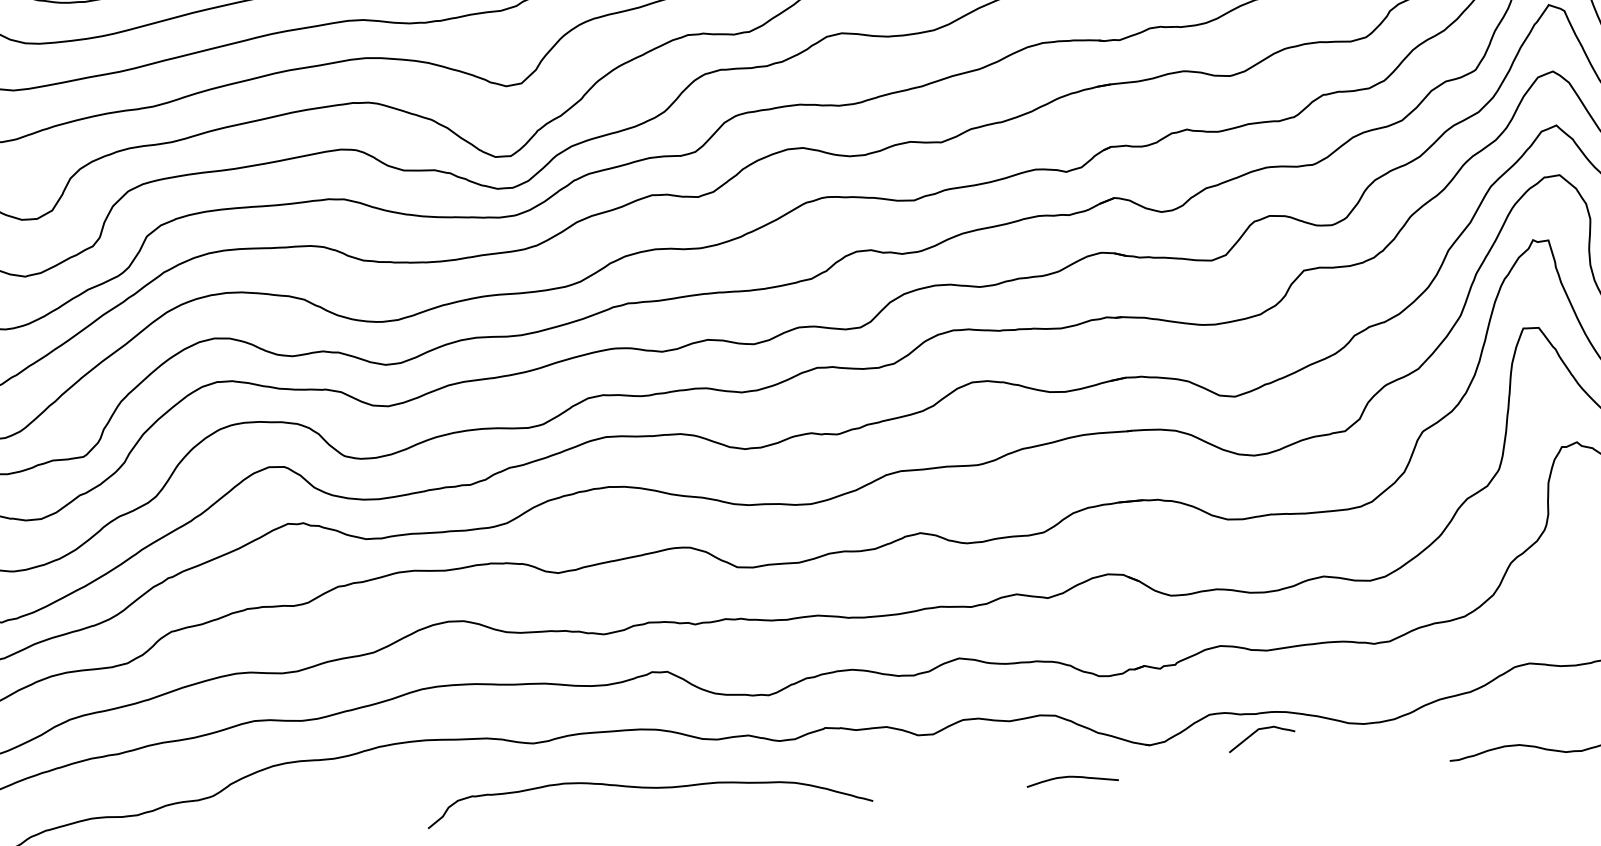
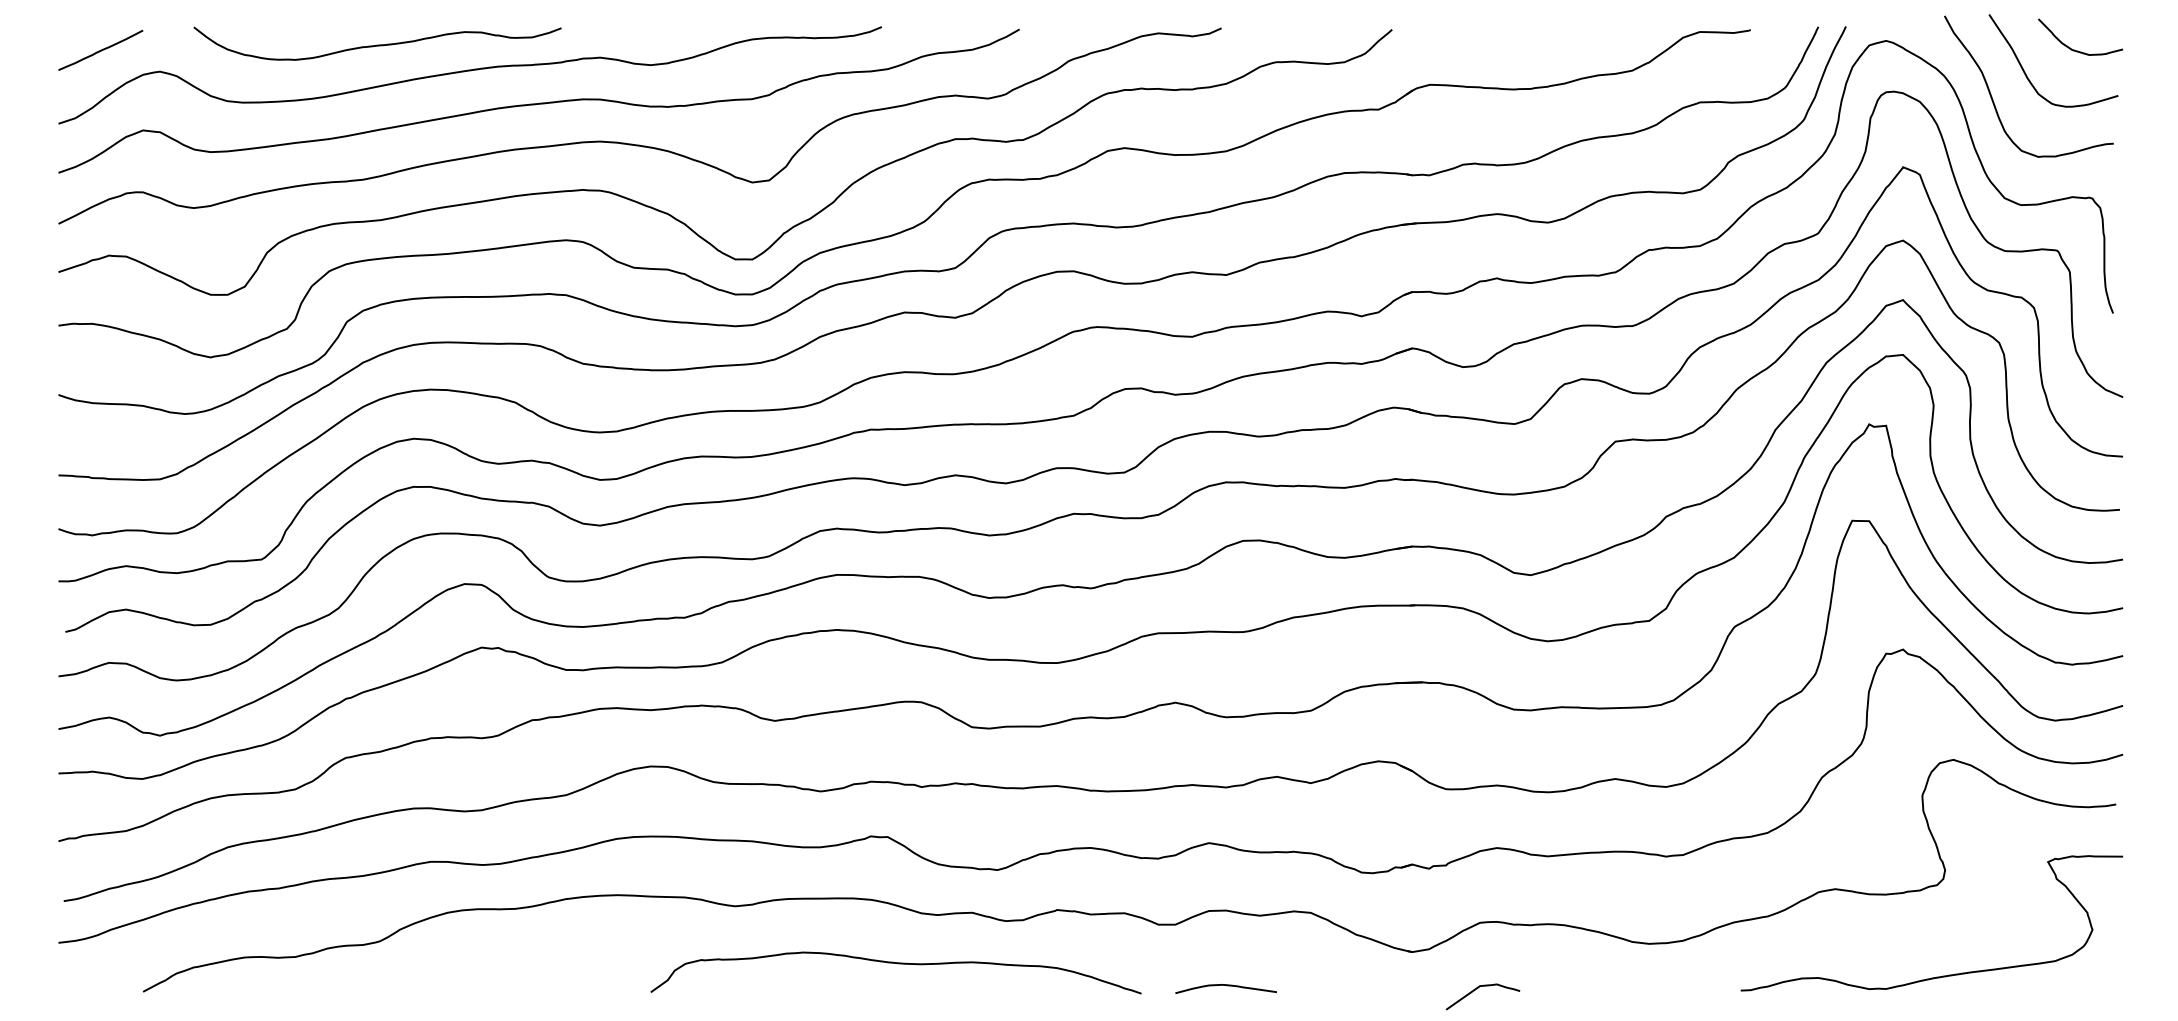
curve: (1256, 732) -> (1477, 989), moved
curve: (1073, 777) -> (1227, 986), moved
curve: (650, 788) -> (897, 964), moved

